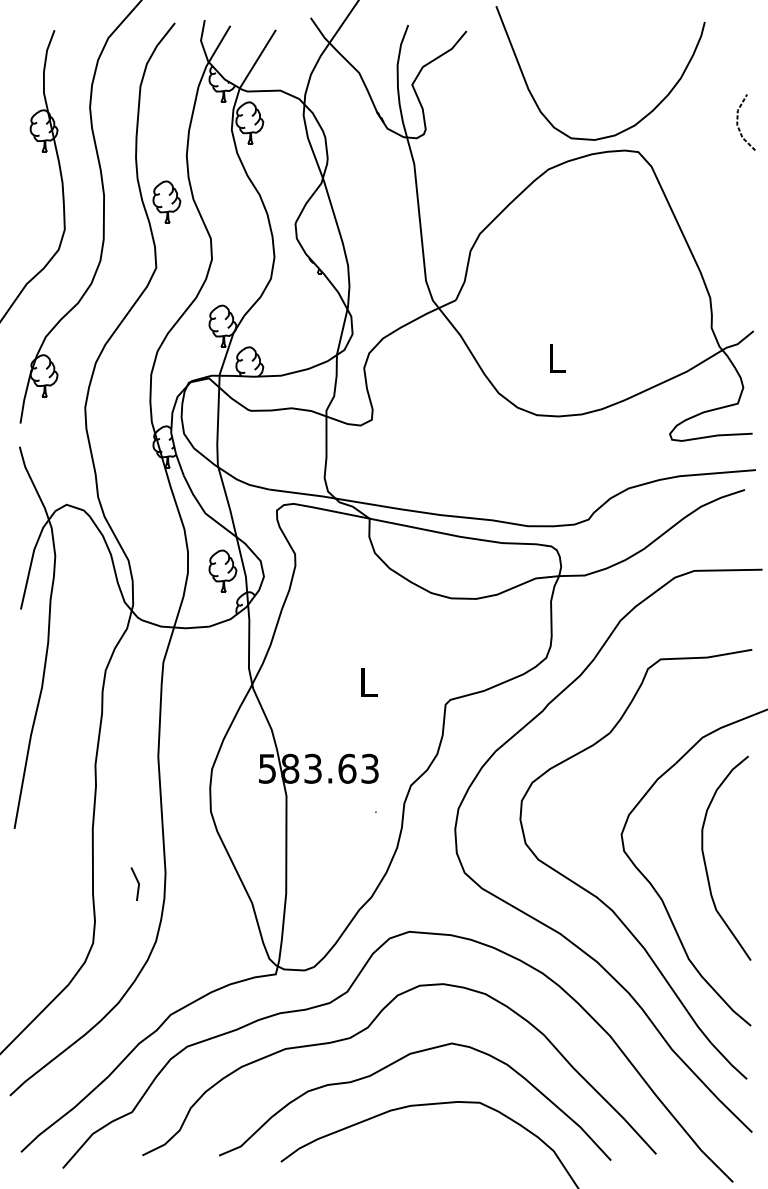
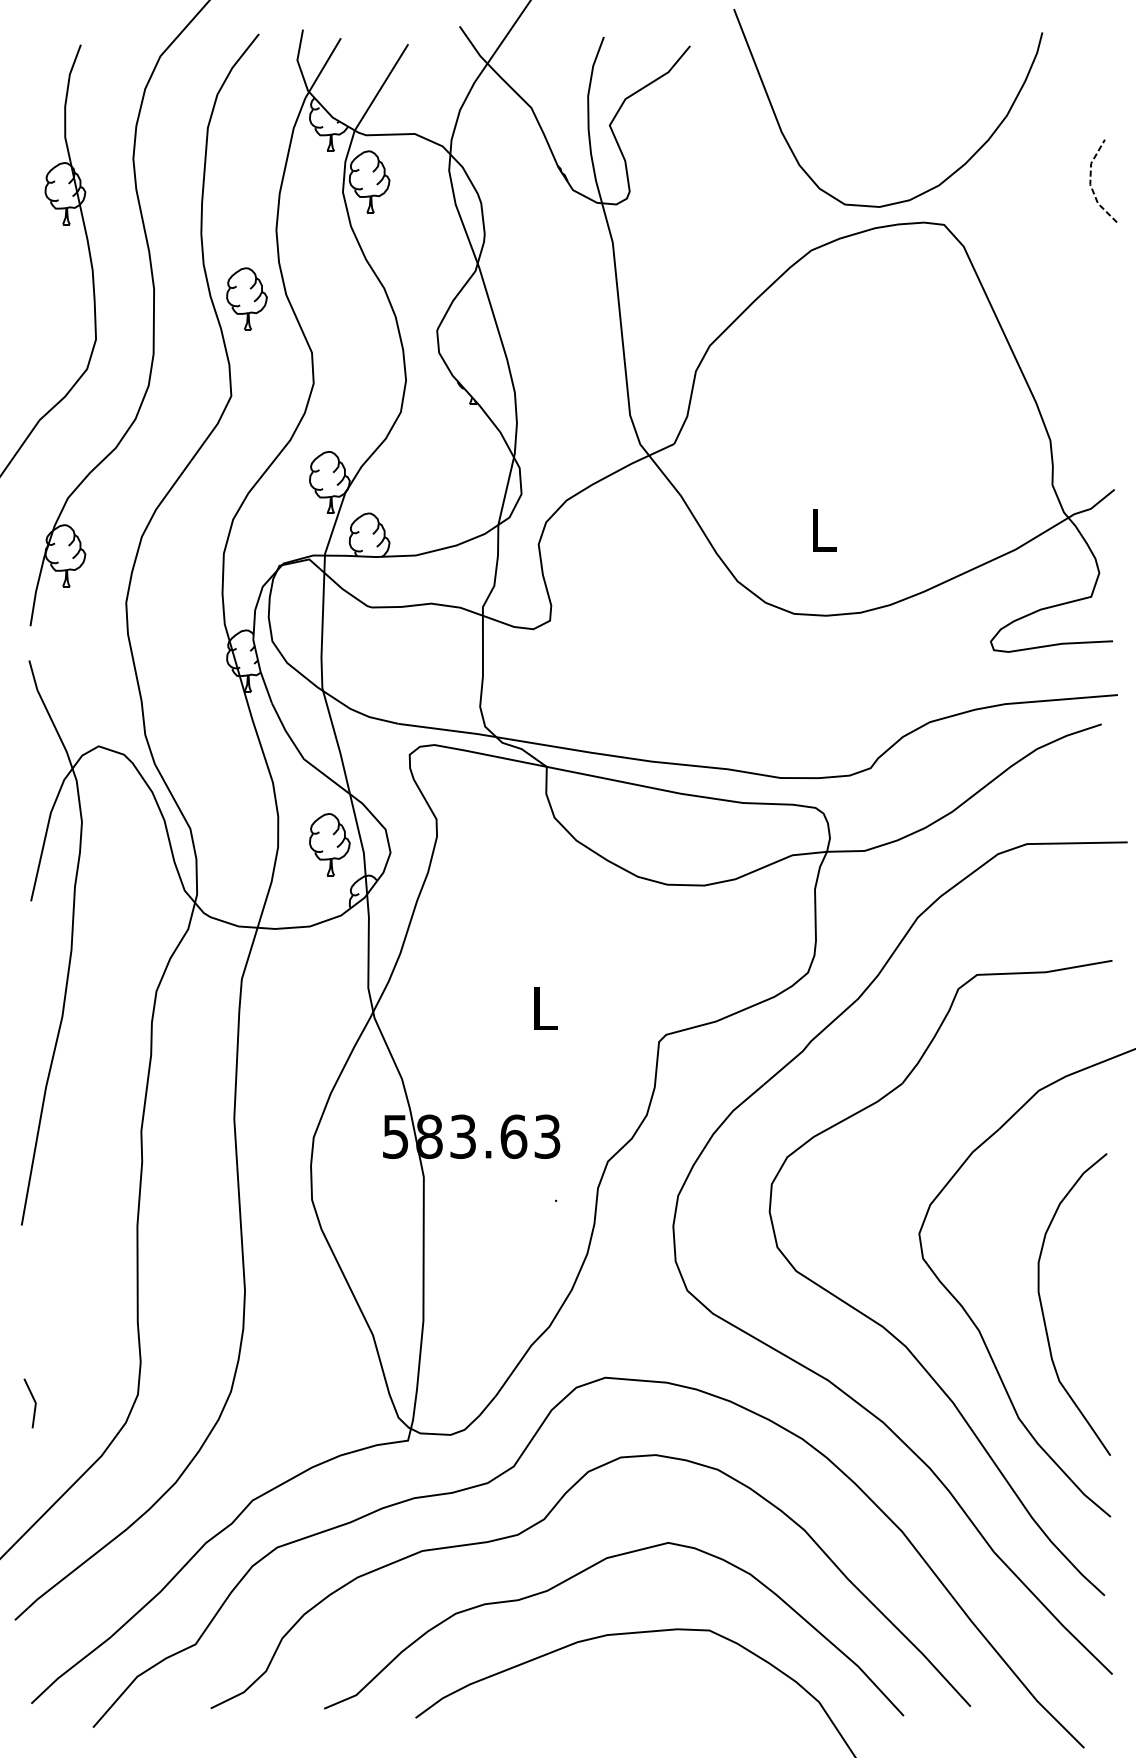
curve: (705, 859) -> (1043, 1306), moved
line: (136, 881) -> (32, 1399), moved

